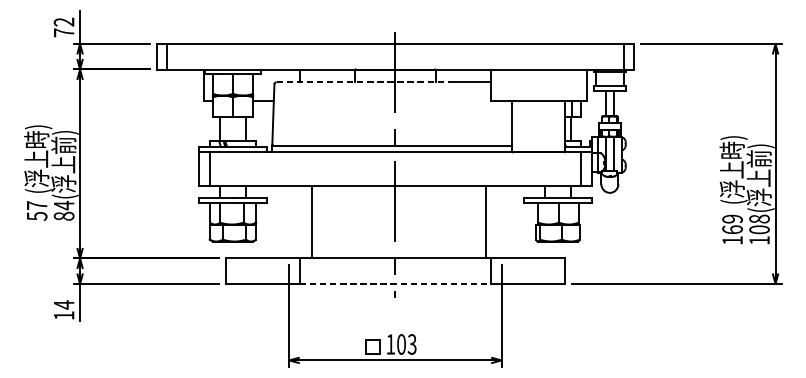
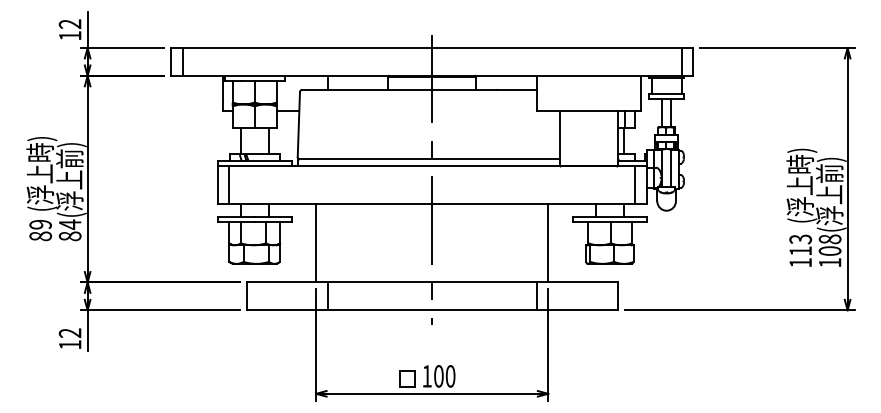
text: (64, 32) -> (70, 35), 72 -> 12
line: (366, 81) -> (400, 89), dashed -> solid
text: (36, 210) -> (40, 230), 57 -> 89
line: (312, 221) -> (316, 242), moved
line: (486, 221) -> (548, 242), moved
text: (732, 223) -> (800, 244), 169 -> 113
line: (395, 284) -> (432, 310), dashed -> solid
text: (63, 305) -> (69, 333), 14 -> 12
text: (412, 344) -> (450, 376), 103 -> 100

